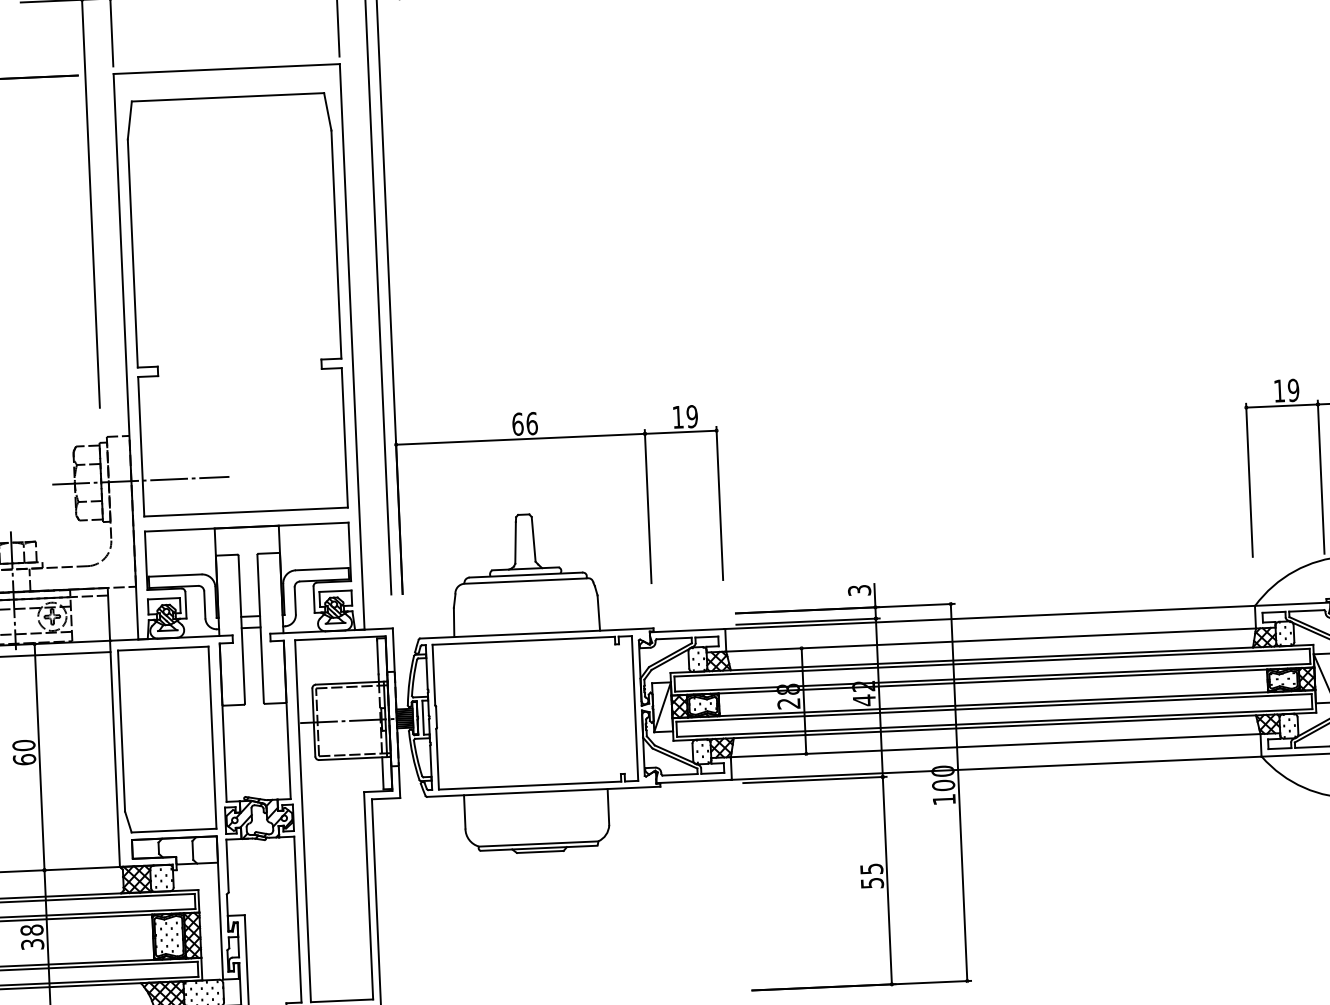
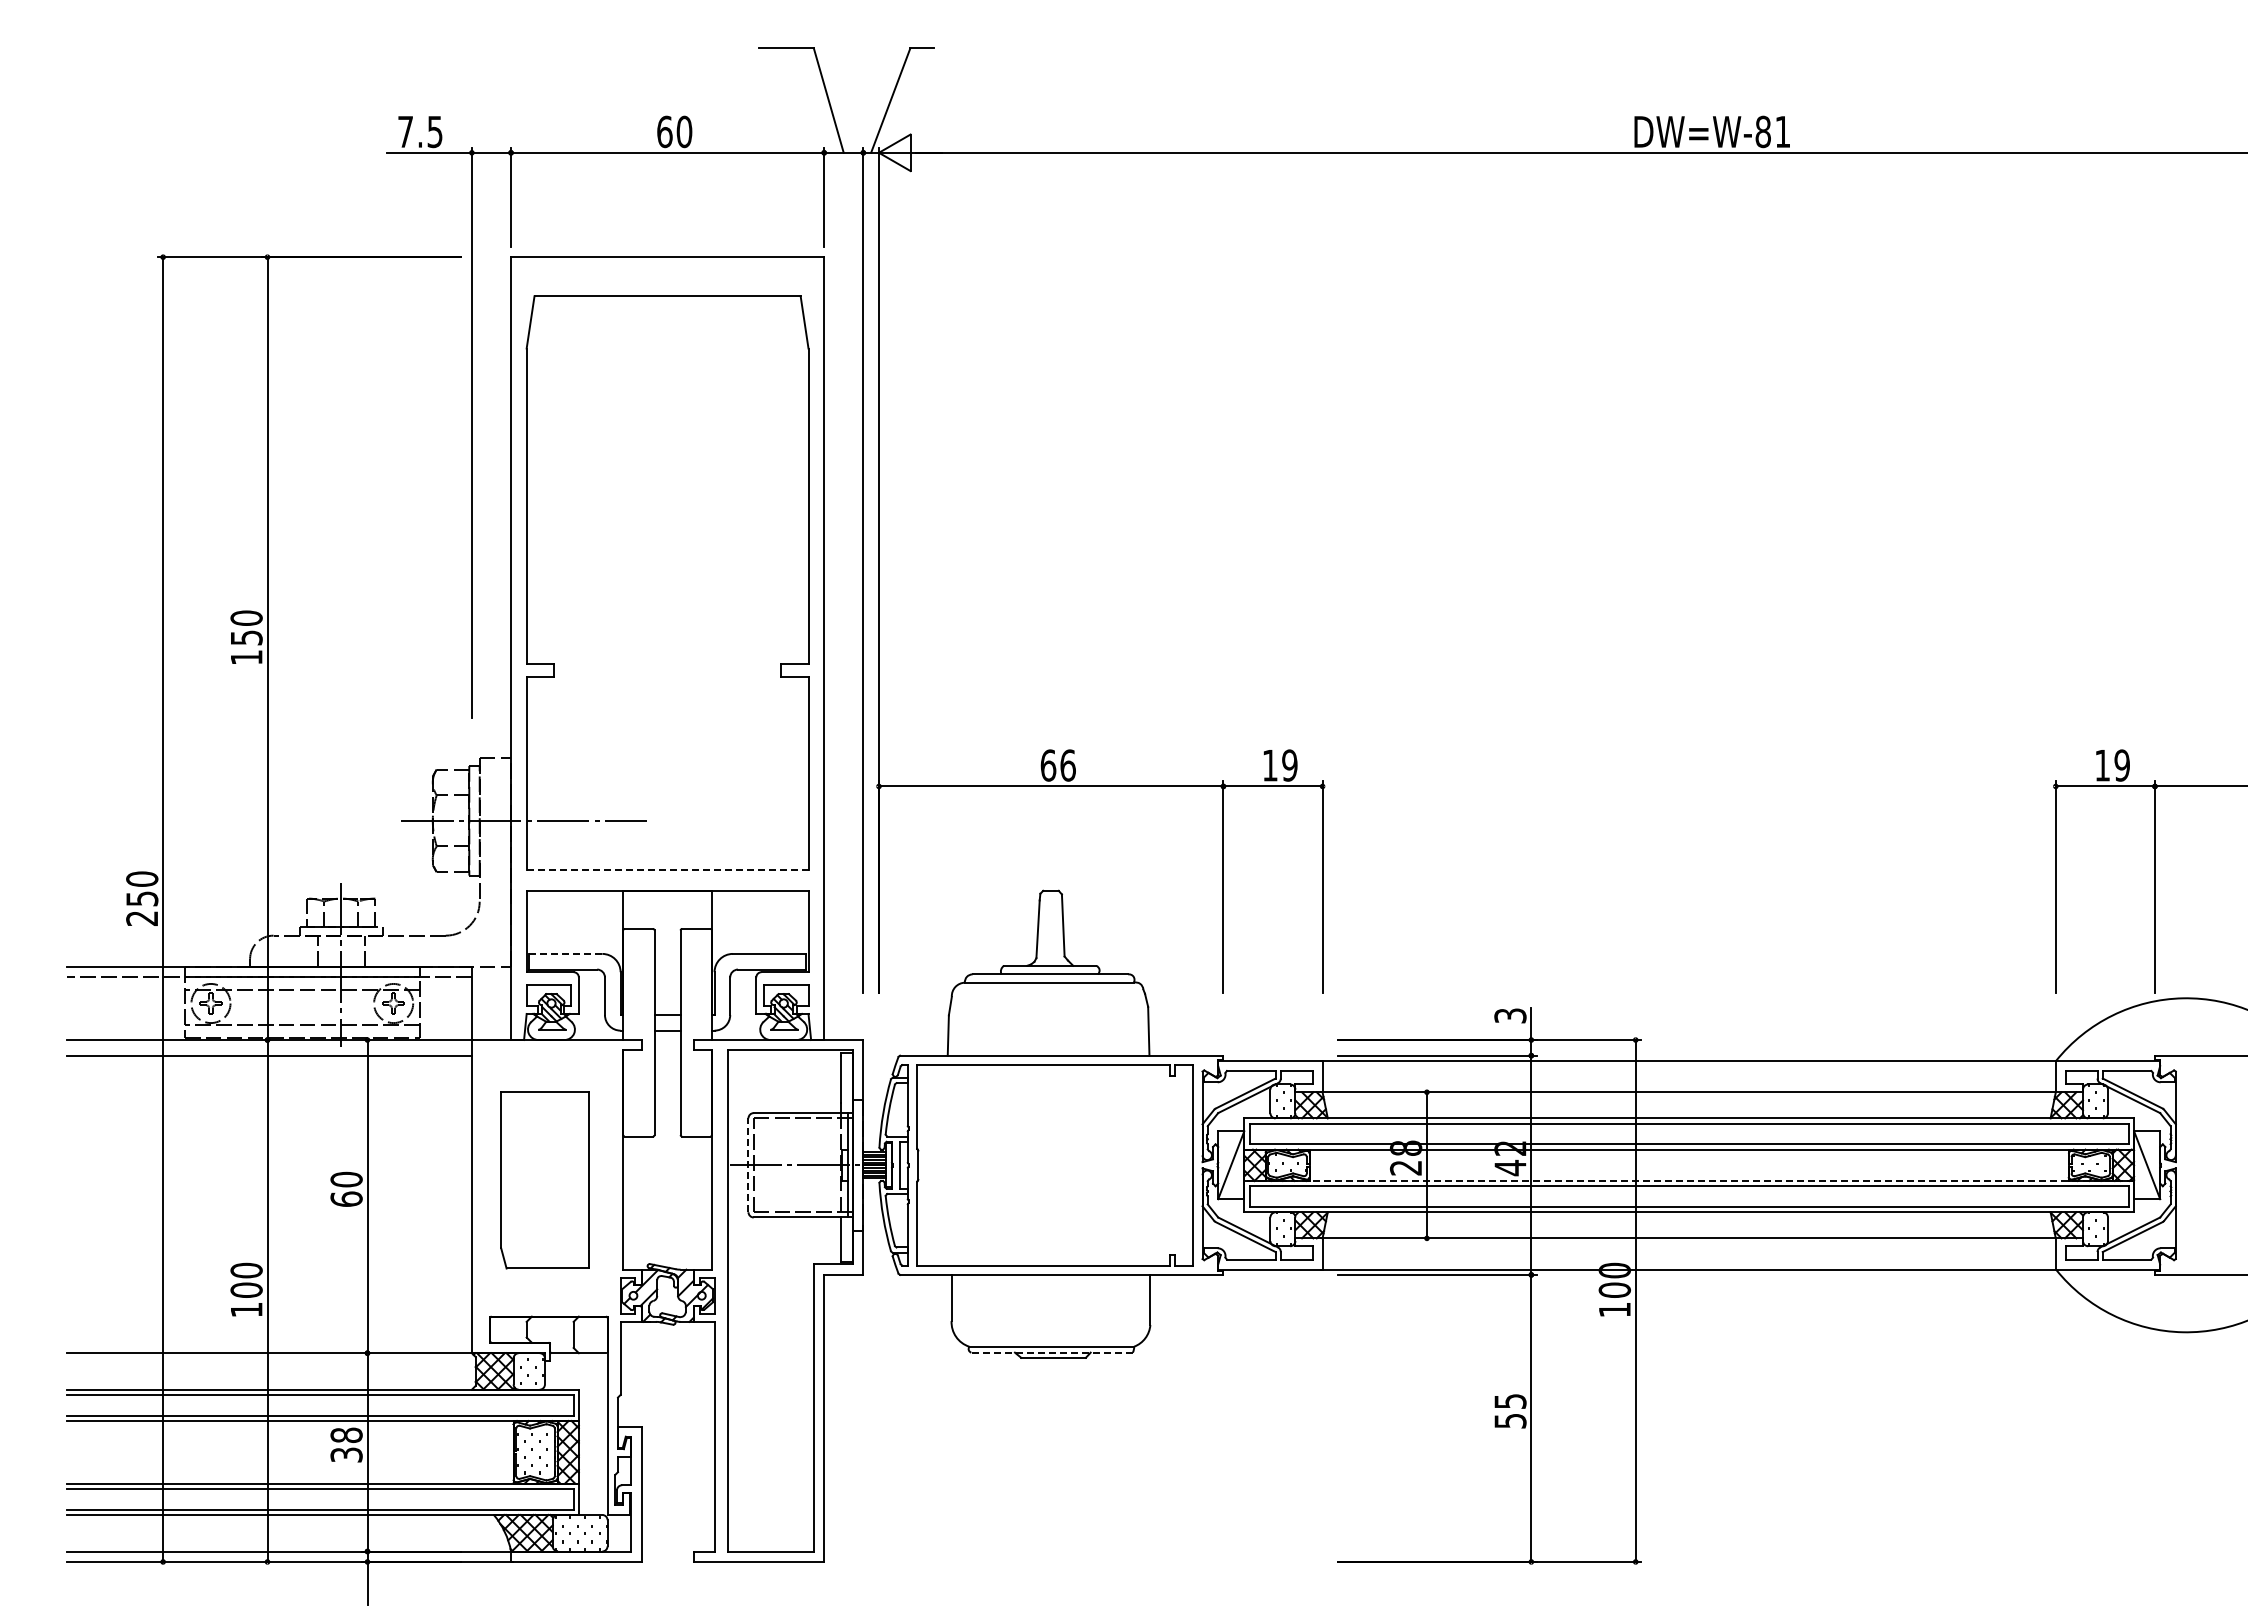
line: (246, 512) -> (667, 870), solid -> dashed
line: (174, 575) -> (565, 953), solid -> dashed
line: (994, 703) -> (1689, 1180), solid -> dashed
line: (313, 722) -> (748, 1165), solid -> dashed
part: (166, 739) -> (544, 1180), size x0.7
line: (539, 848) -> (1052, 1352), solid -> dashed

